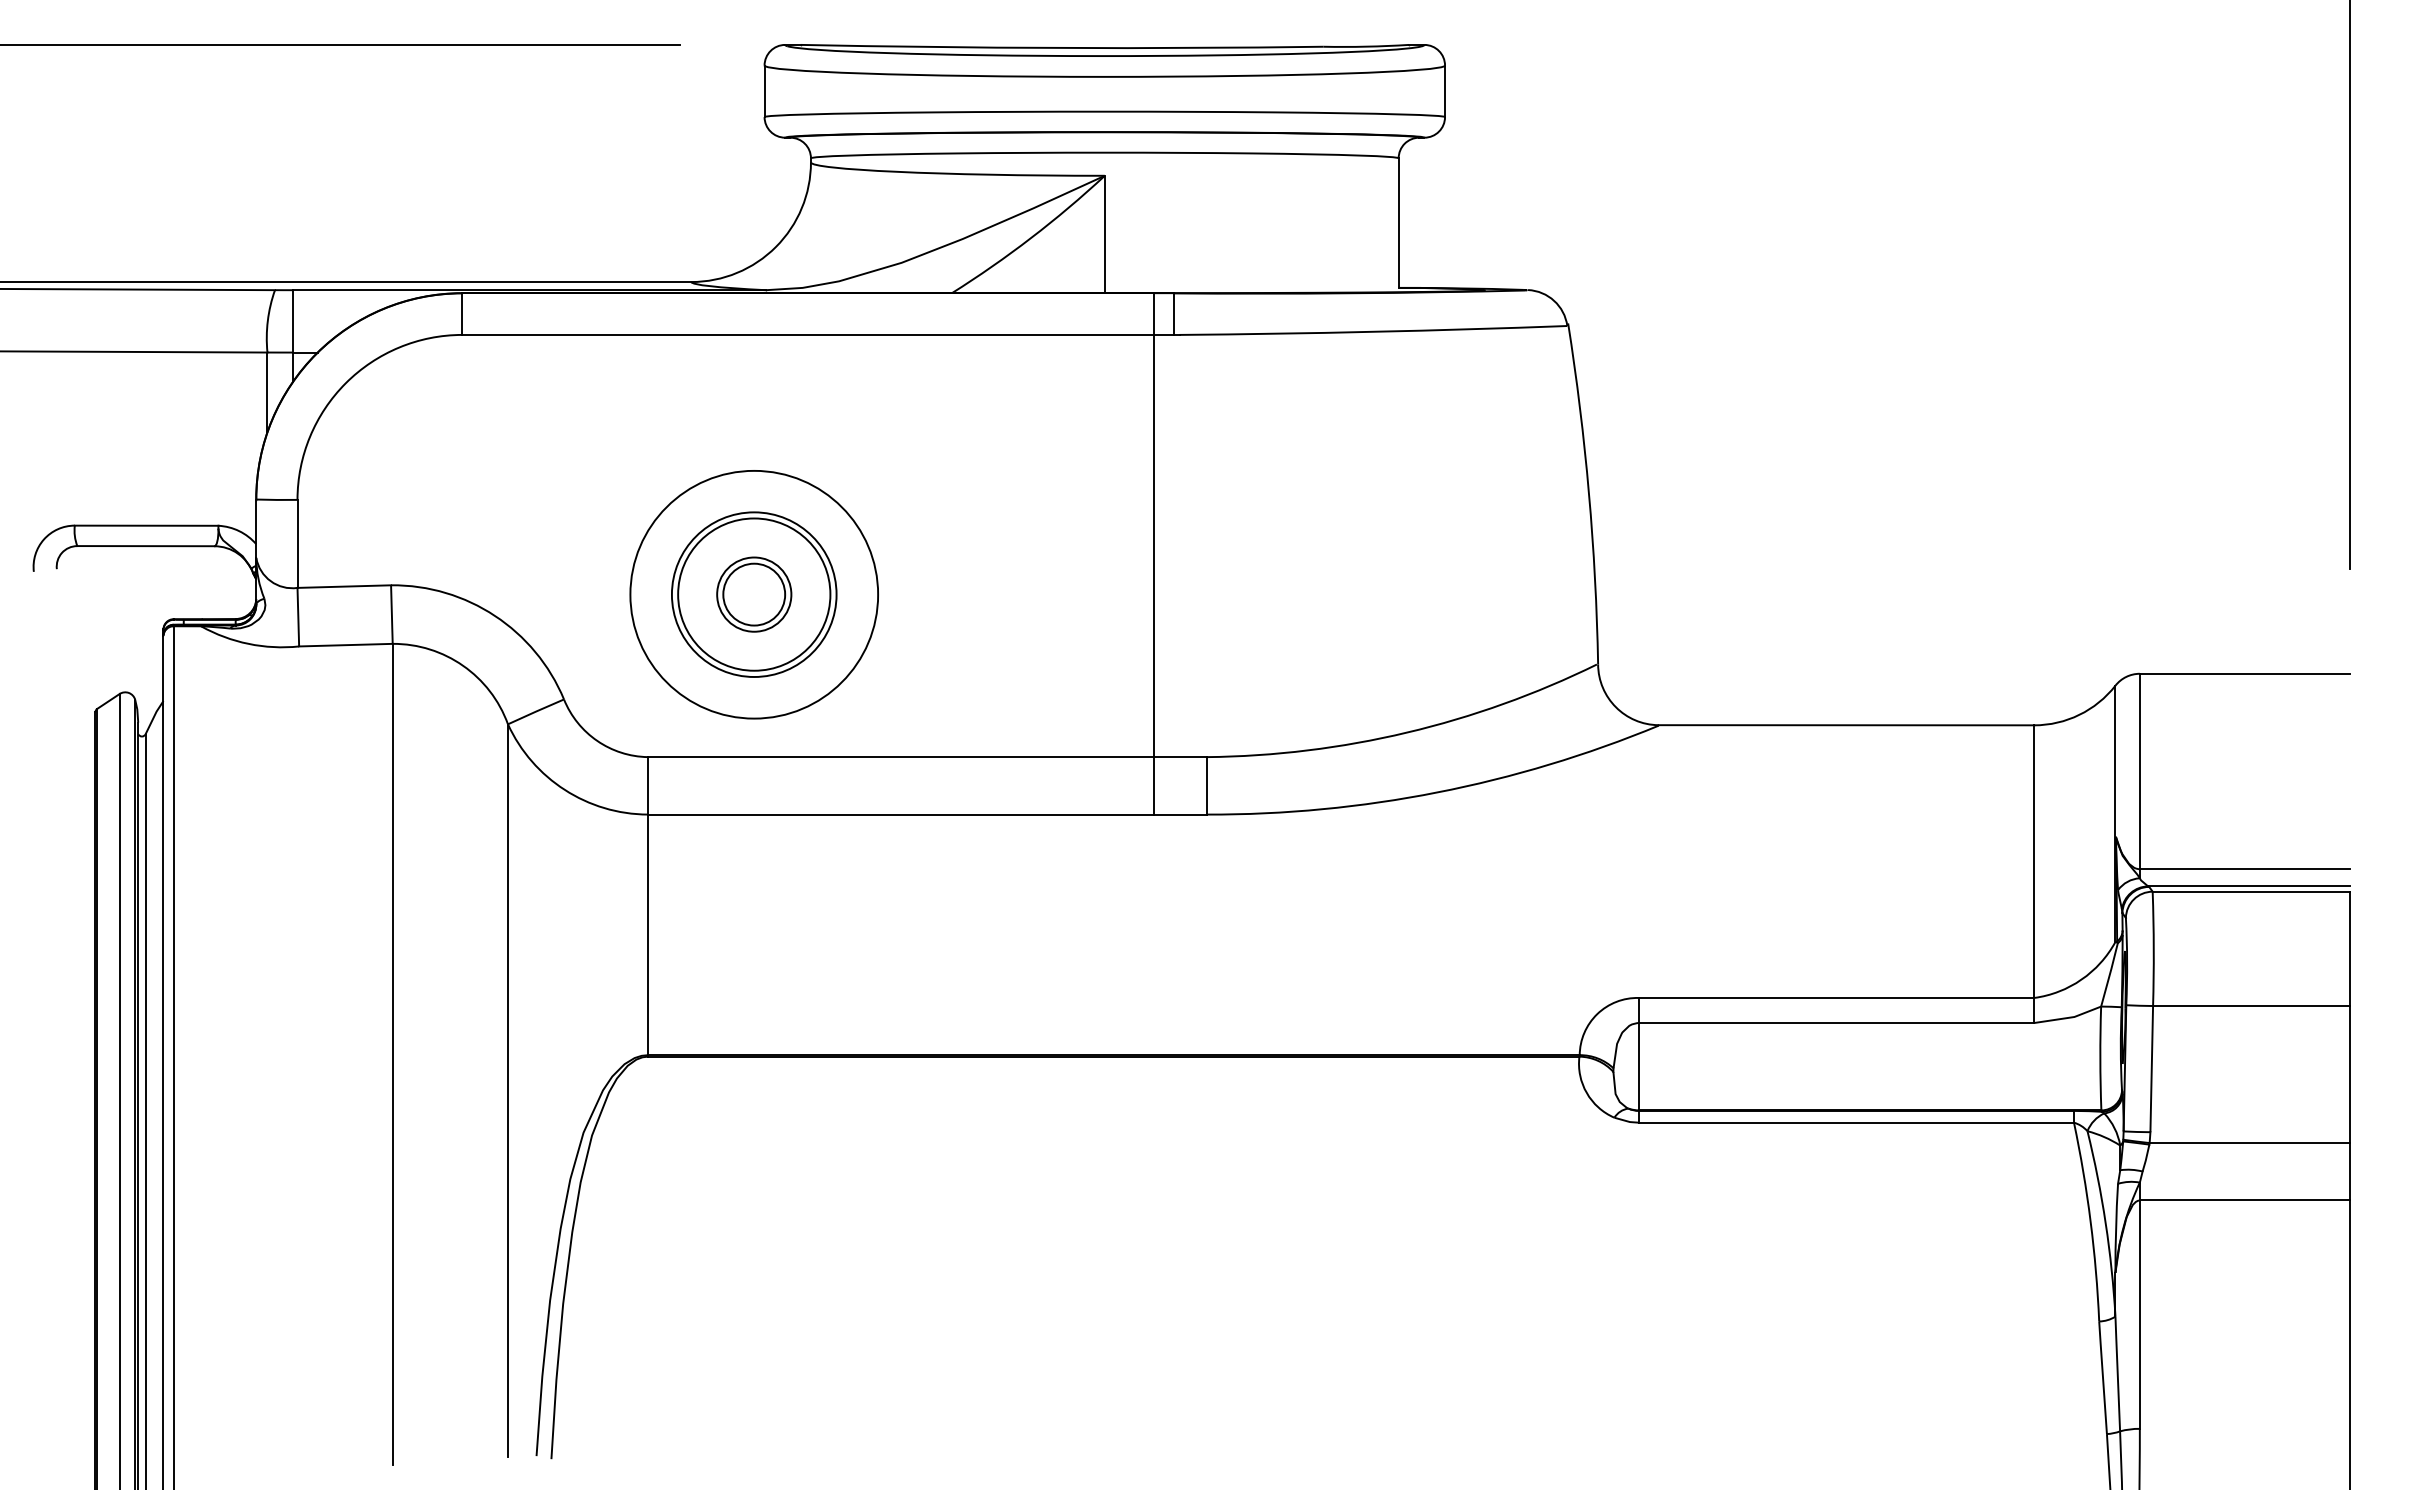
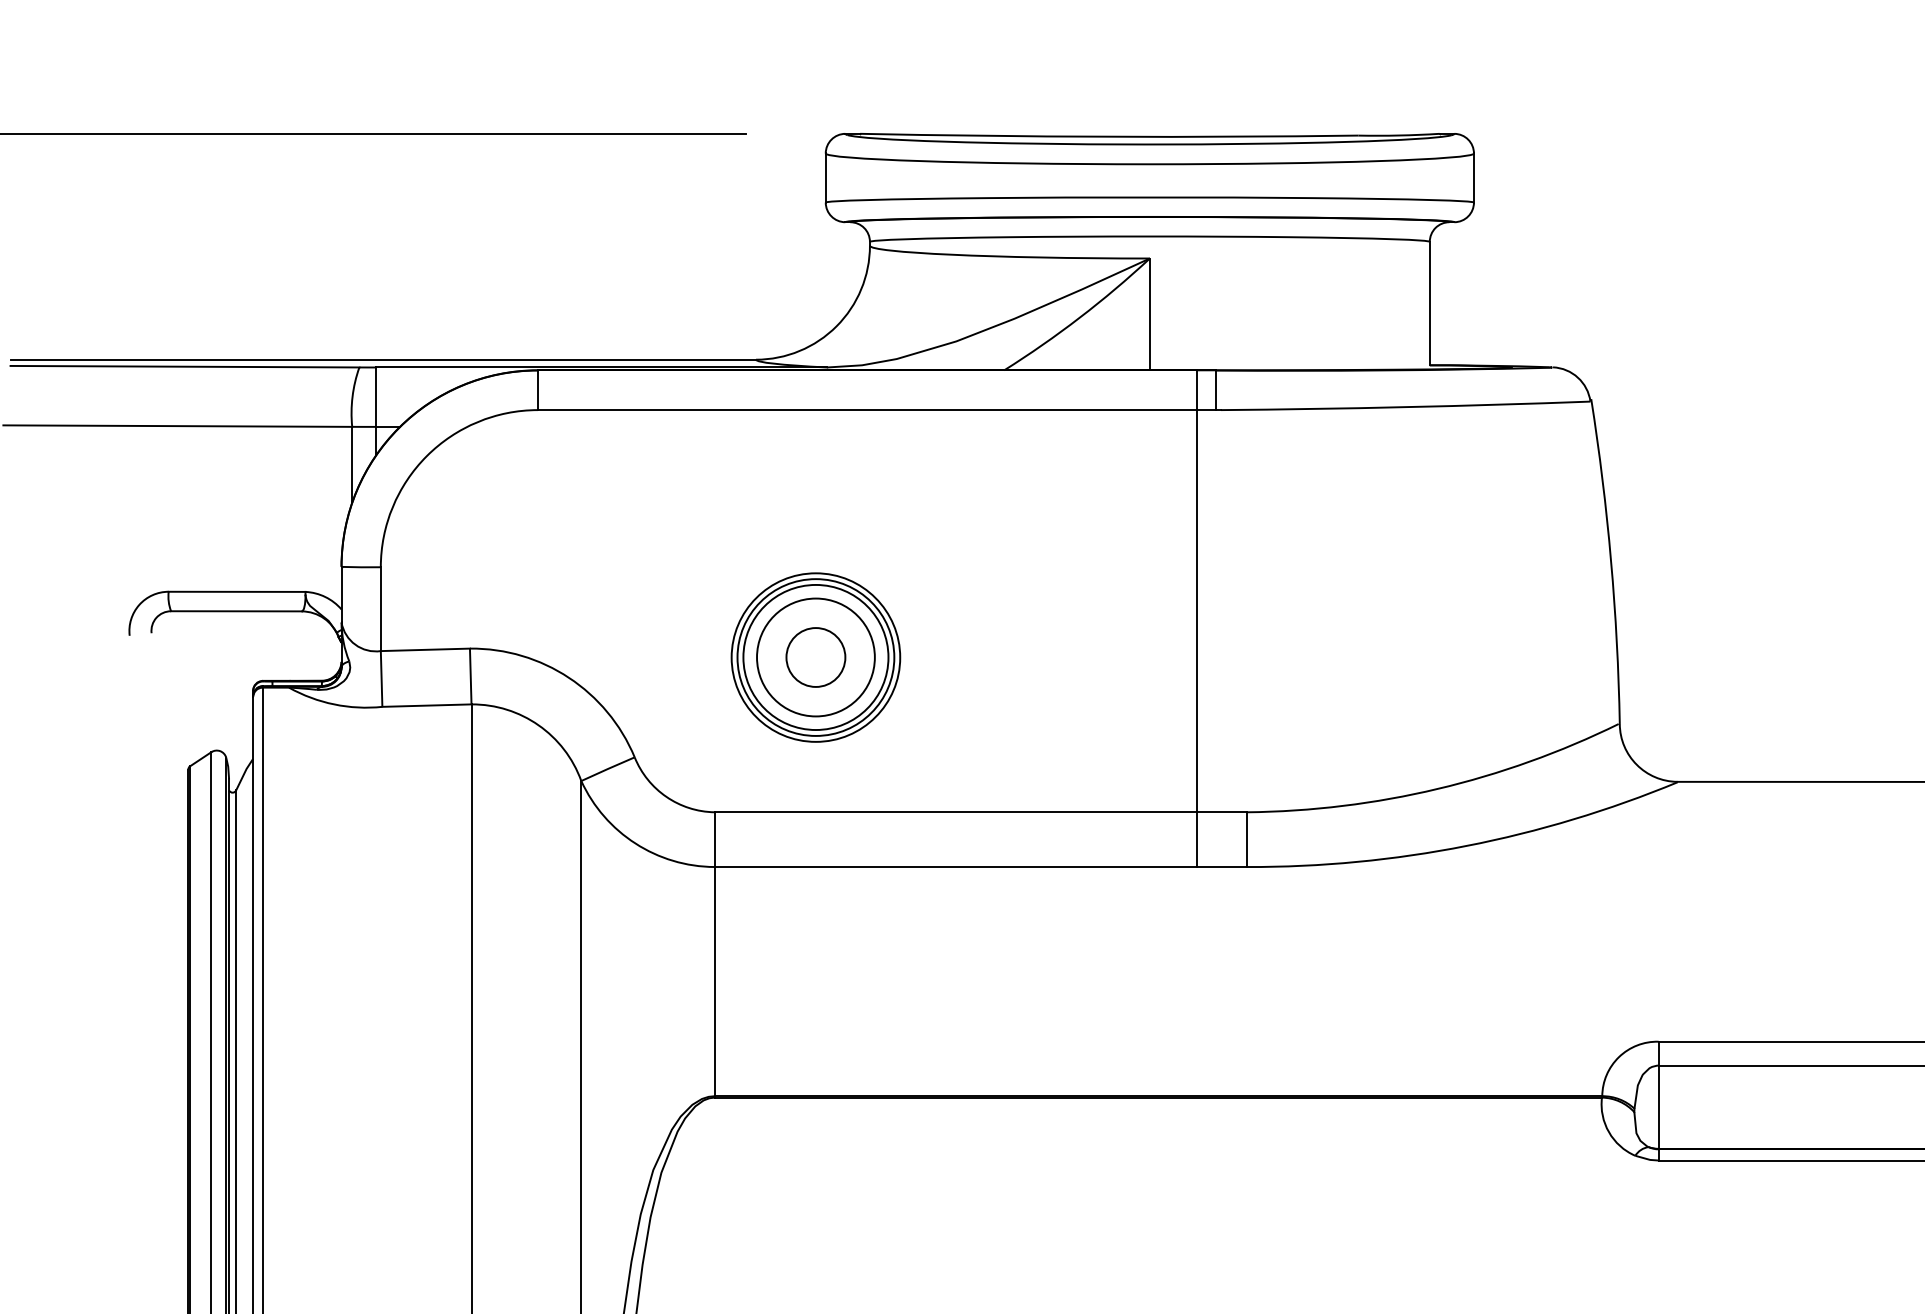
circle: (753, 594) -> (815, 657), size x0.71
circle: (754, 594) -> (816, 657), size x1.67

